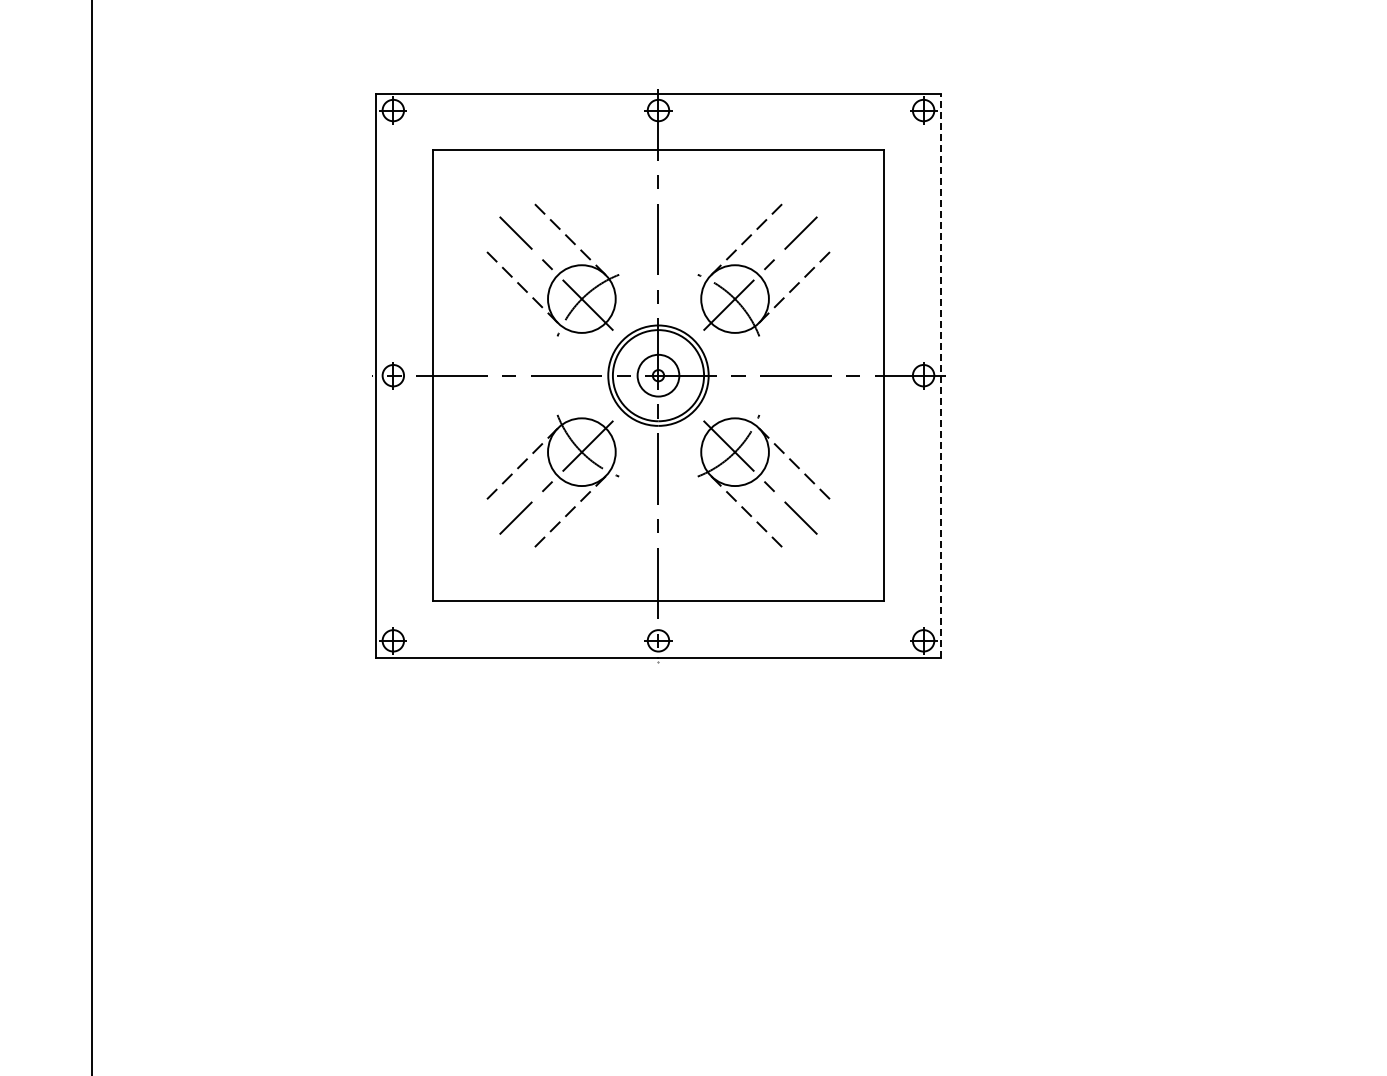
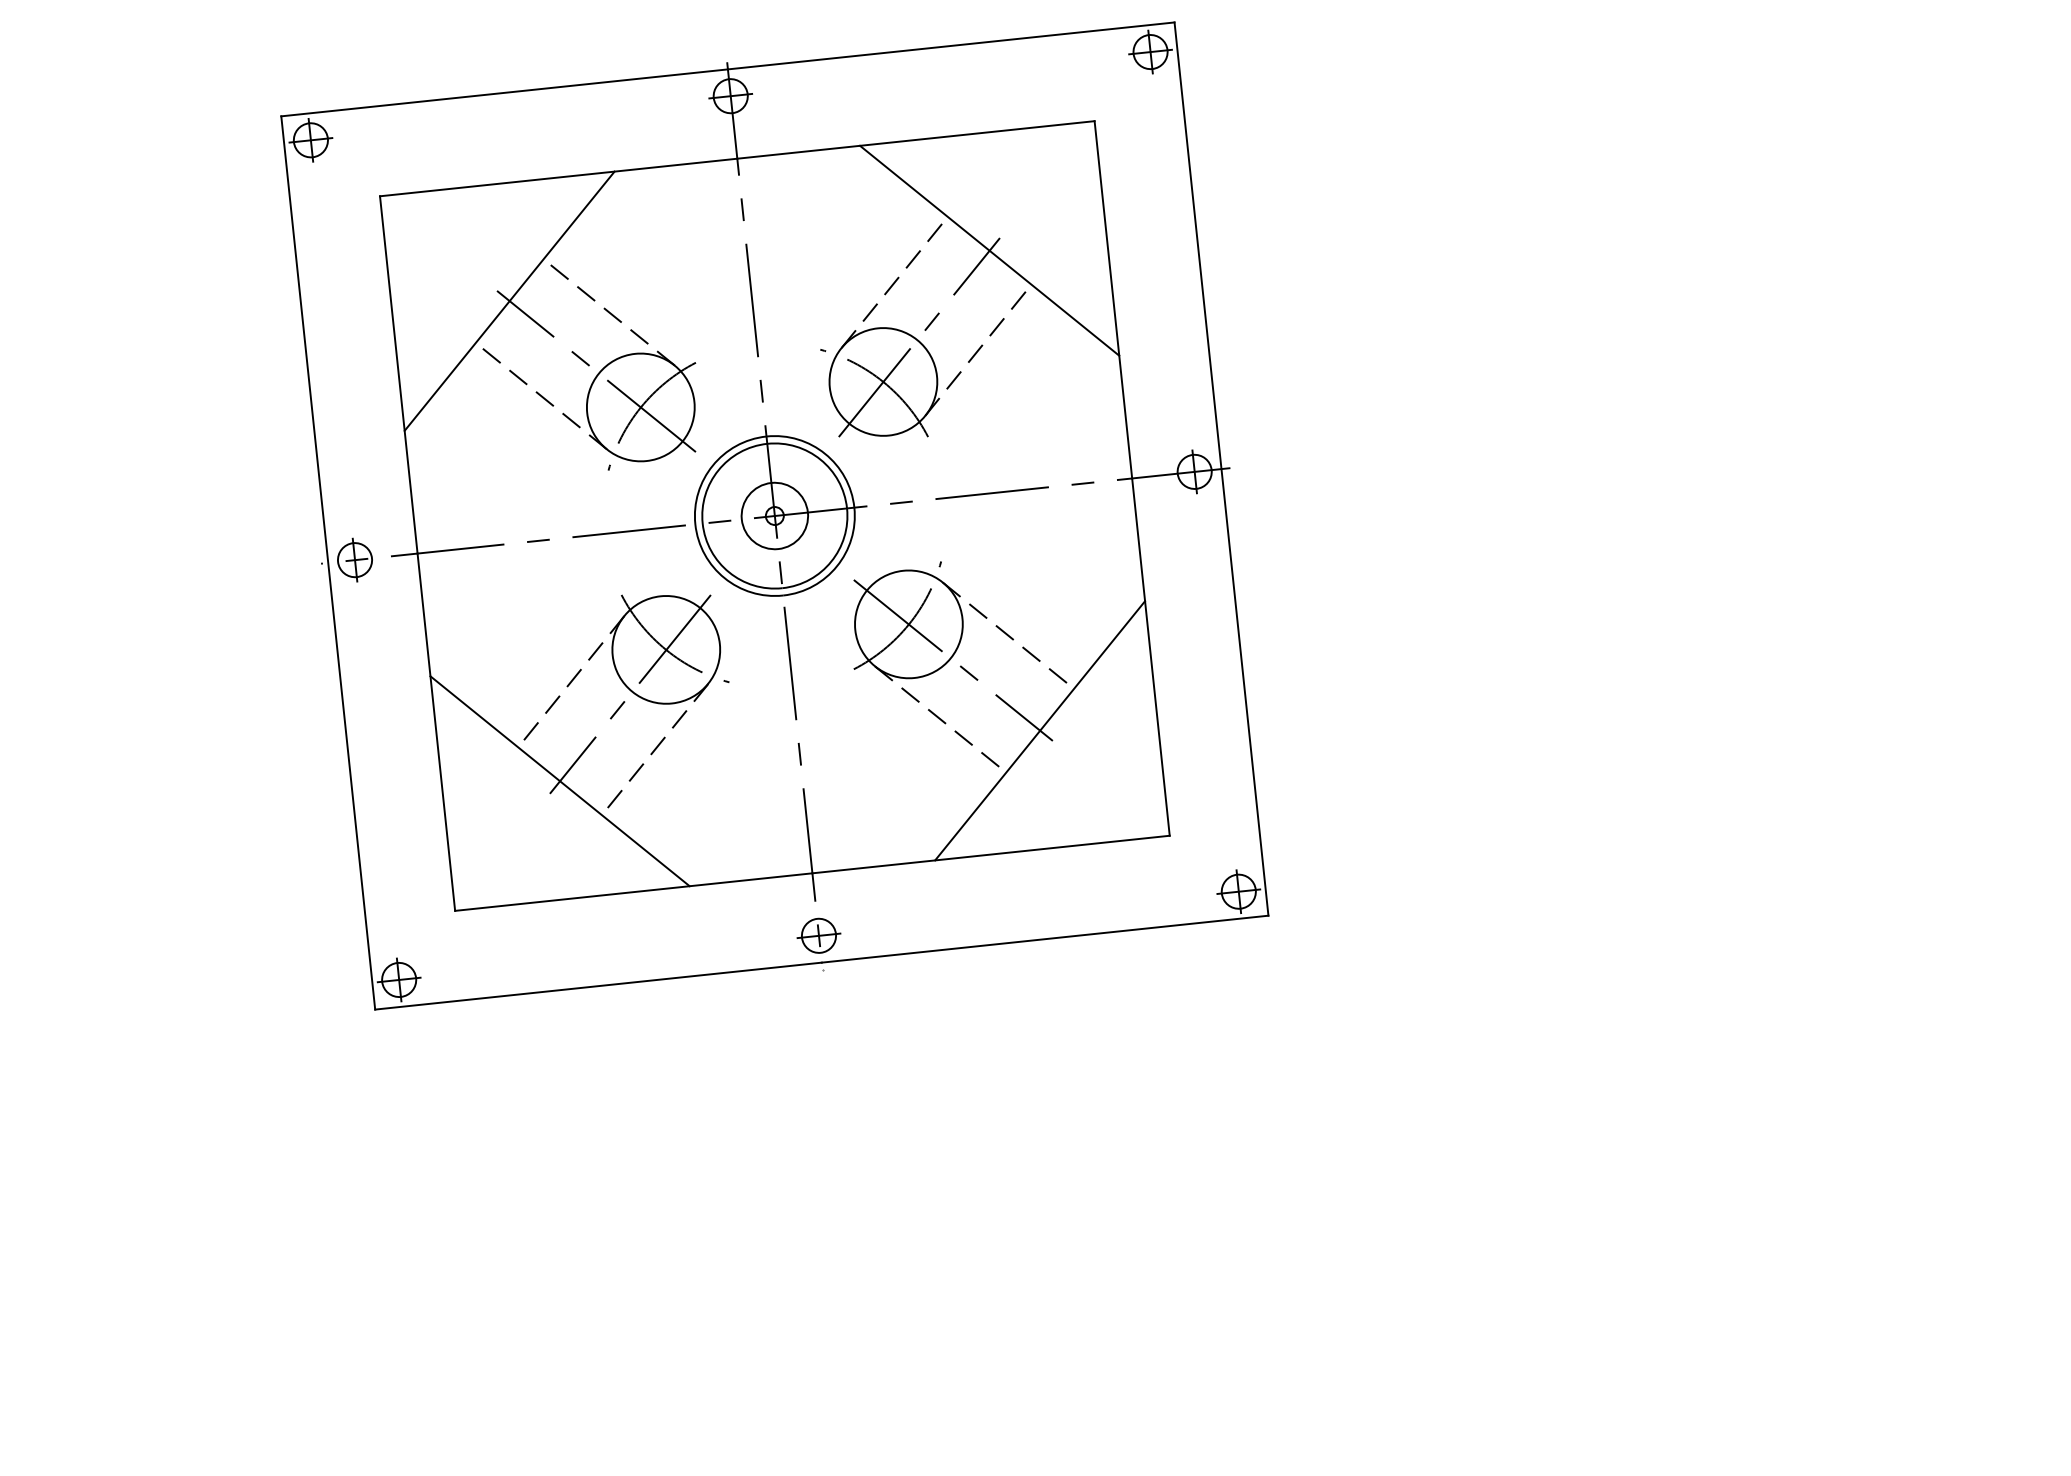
line: (506, 224) -> (509, 301), added
line: (809, 224) -> (988, 251), added
line: (940, 375) -> (1221, 468), dashed -> solid
line: (506, 527) -> (559, 781), added
line: (809, 527) -> (1039, 731), added

